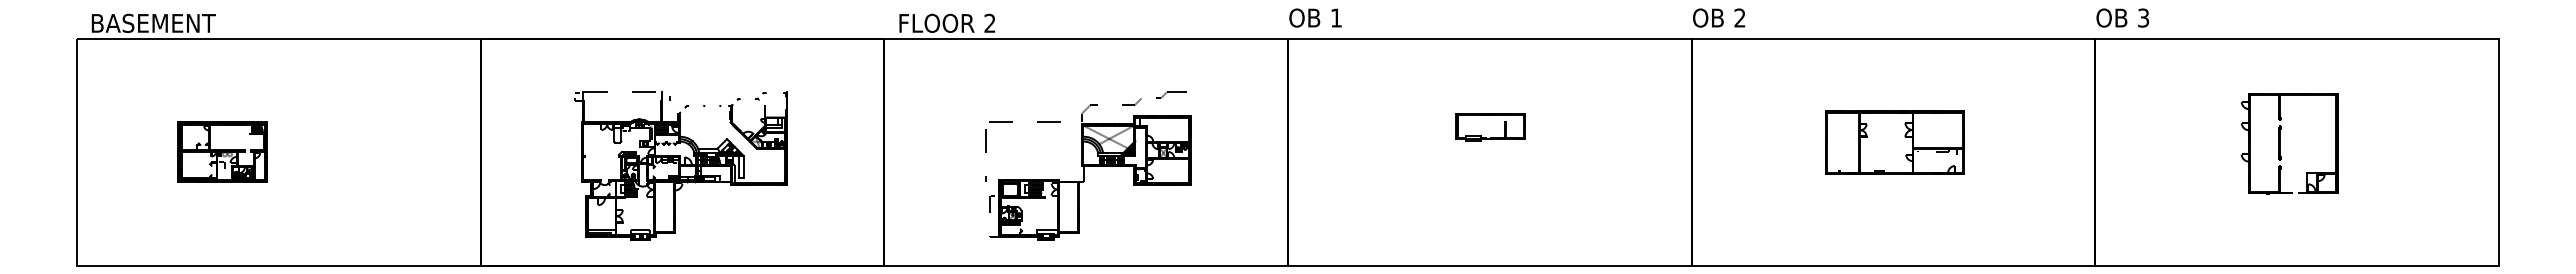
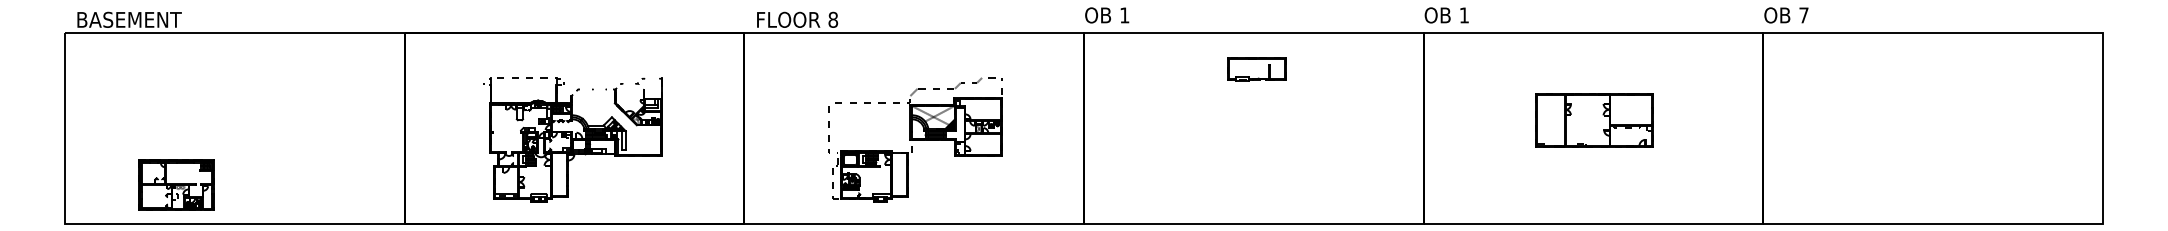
text: (1739, 17) -> (1463, 14), 2 -> 1
text: (2143, 17) -> (1803, 14), 3 -> 7
text: (989, 22) -> (832, 19), 2 -> 8
part: (1490, 127) -> (1256, 69), moved
part: (2280, 143) -> (1919, 120), removed
part: (222, 151) -> (176, 184), moved

